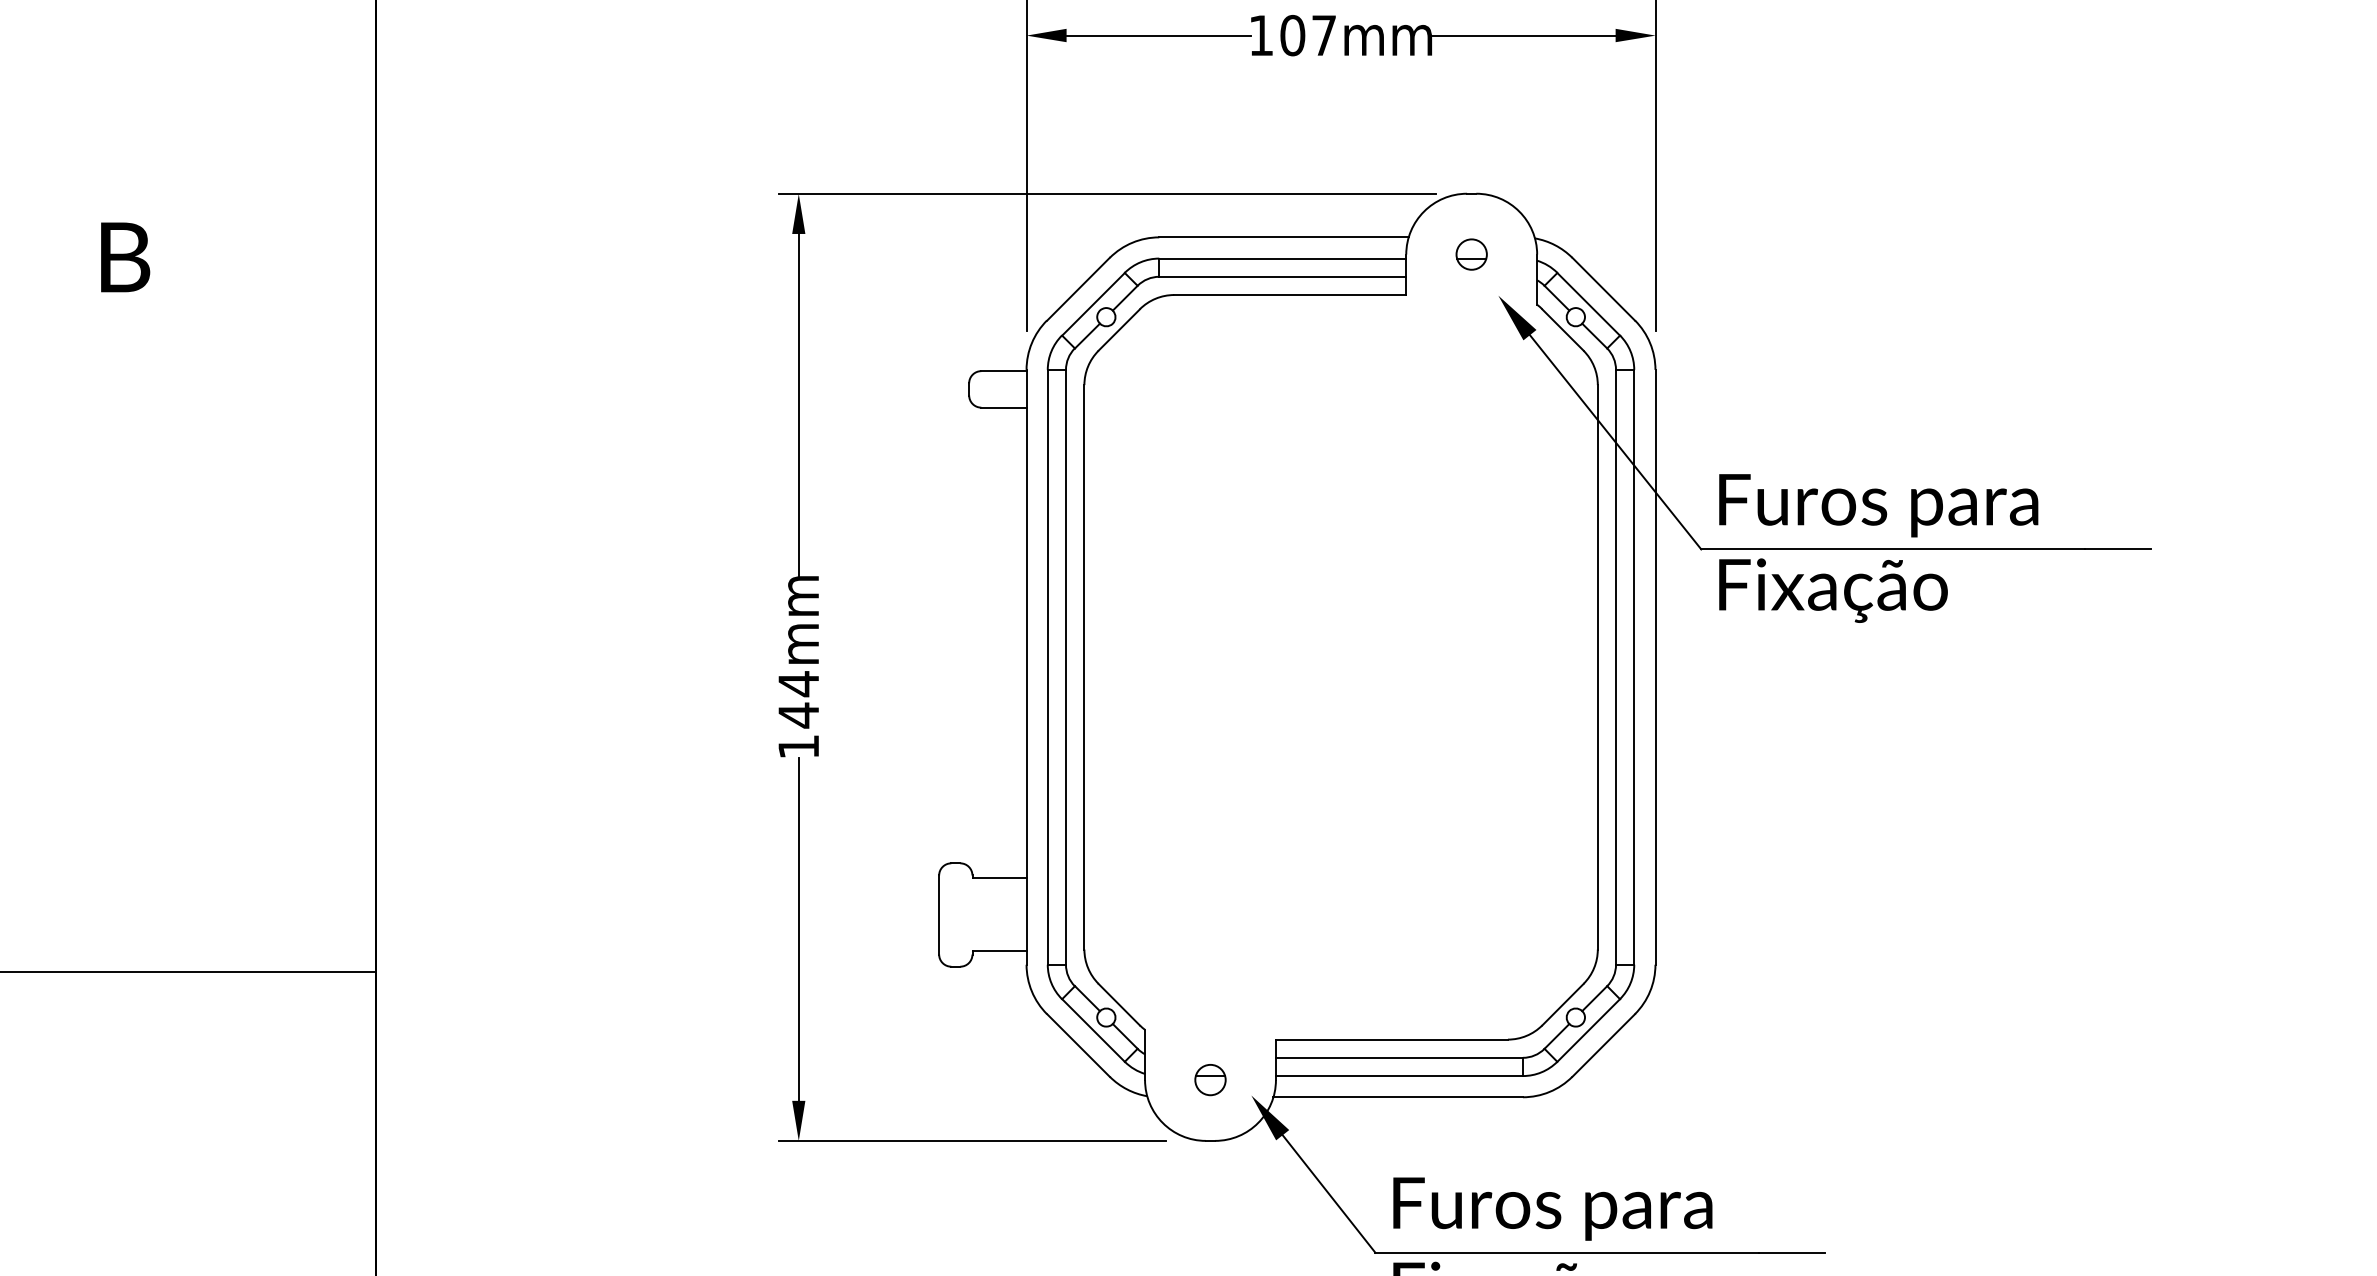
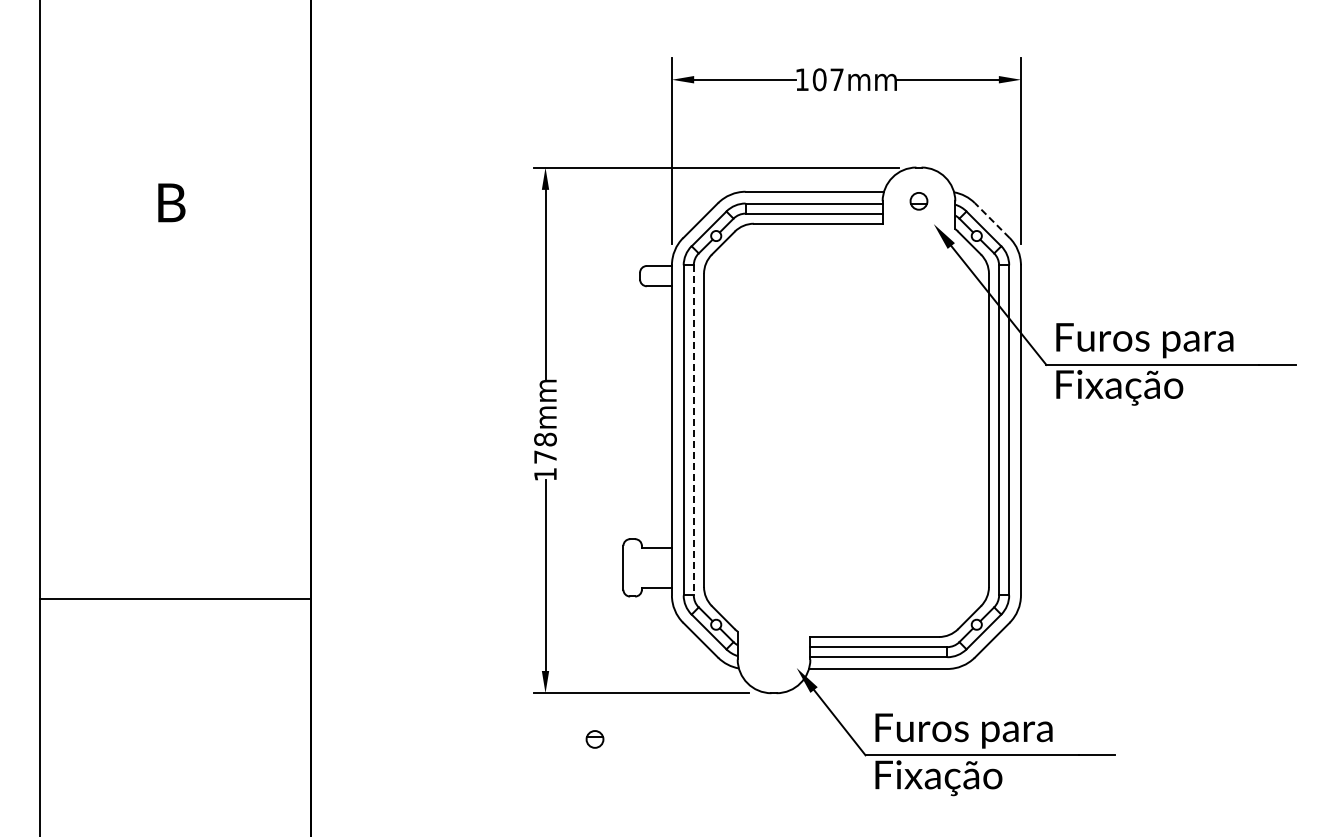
line: (1604, 289) -> (992, 220), solid -> dashed
line: (1065, 667) -> (693, 430), solid -> dashed
text: (798, 699) -> (545, 448), 144mm -> 178mm
part: (1209, 1080) -> (594, 739), moved

